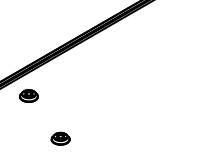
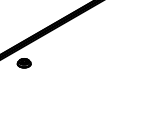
part: (59, 139) -> (46, 94), removed

